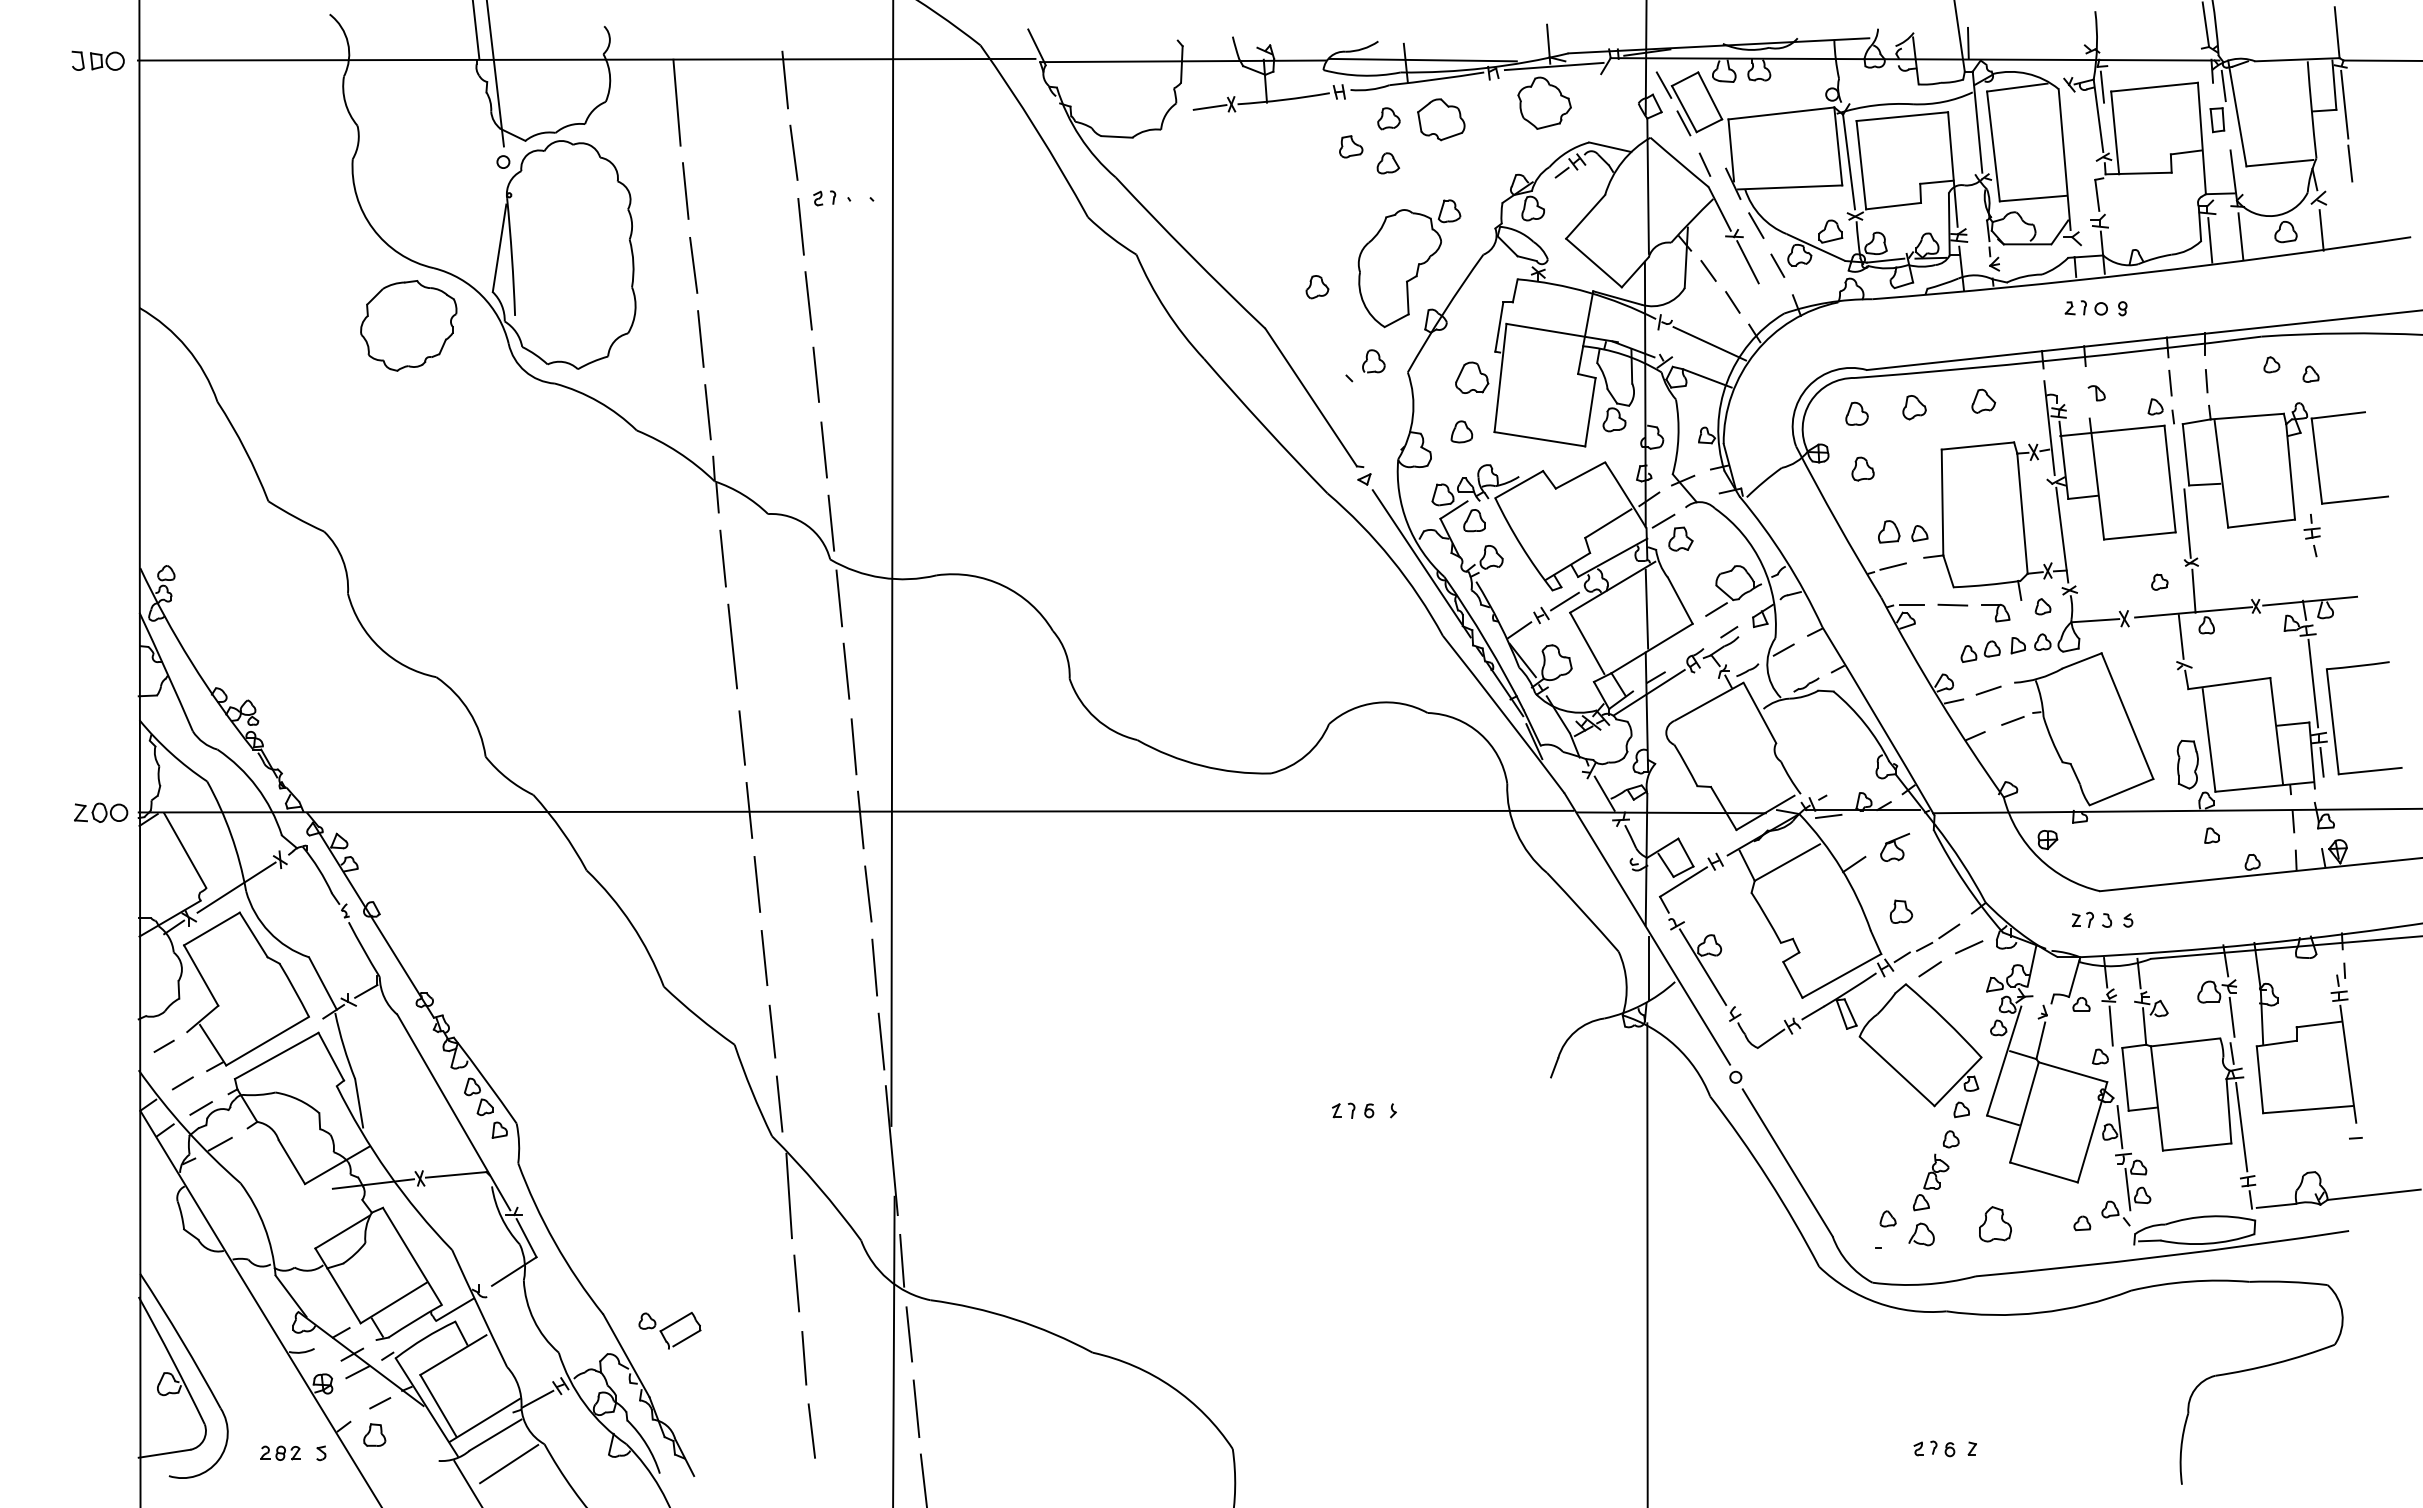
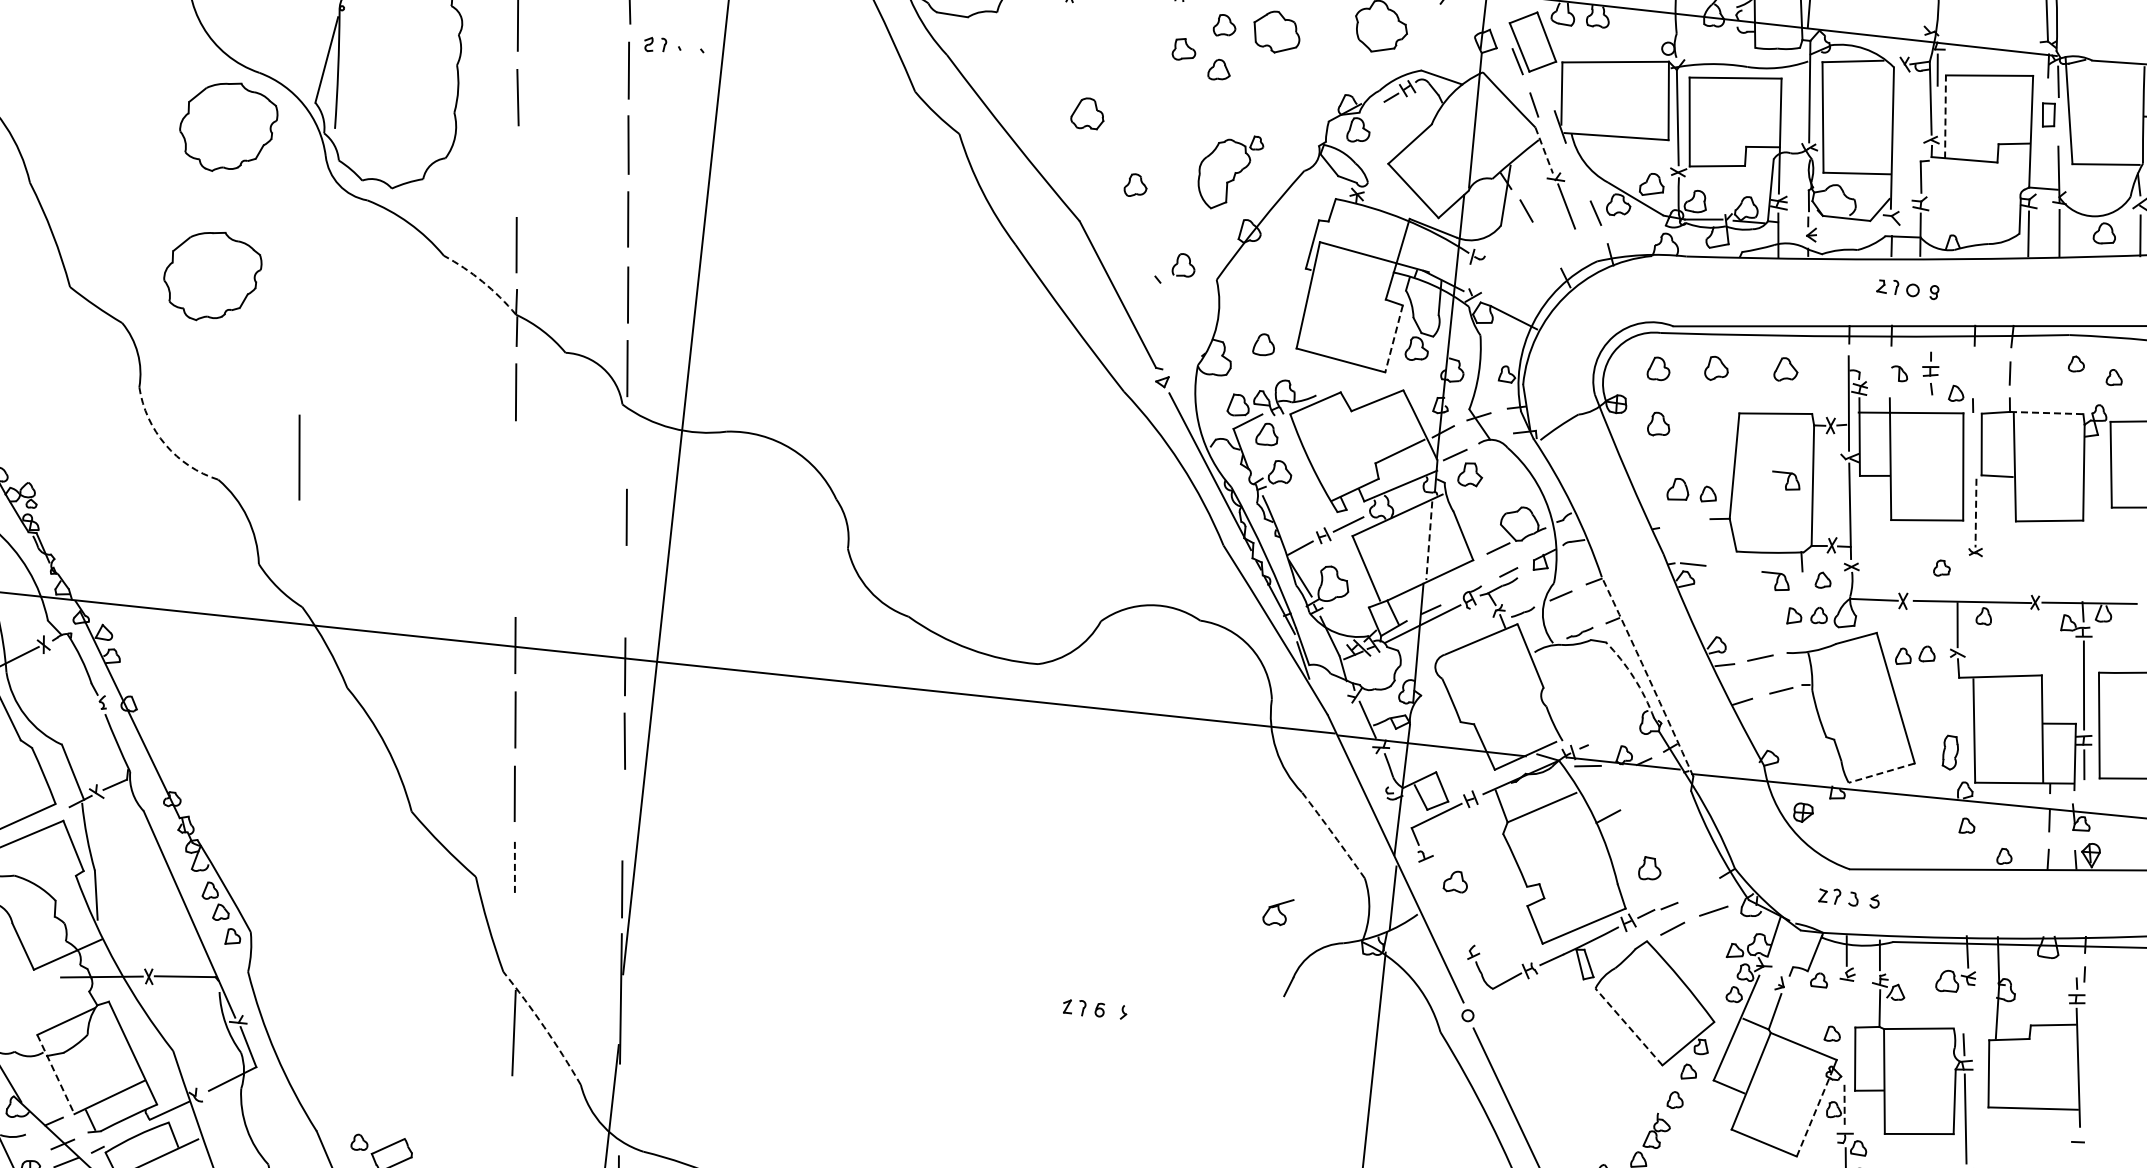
line: (1663, 84) -> (1501, 20), removed
line: (2115, 132) -> (1945, 116), solid -> dashed
line: (1719, 208) -> (1544, 150), solid -> dashed
line: (1756, 225) -> (1579, 170), removed
part: (1409, 263) -> (1229, 171), size x0.6
line: (1732, 302) -> (1546, 244), removed
line: (700, 338) -> (516, 171), removed
line: (1709, 343) -> (1519, 283), removed
part: (1472, 377) -> (1088, 113), moved
line: (2170, 382) -> (1973, 370), removed
line: (1590, 412) -> (1394, 339), solid -> dashed
line: (2247, 416) -> (2046, 412), solid -> dashed
arc: (678, 452) -> (483, 282), solid -> dashed
part: (408, 475) -> (212, 276), added
part: (1995, 511) -> (1786, 480), added
line: (2187, 524) -> (1975, 513), solid -> dashed
part: (2311, 535) -> (1929, 373), moved
line: (1892, 566) -> (1678, 524), removed
line: (2193, 590) -> (1974, 580), removed
line: (839, 598) -> (627, 444), removed
line: (1952, 604) -> (1733, 568), removed
line: (1646, 609) -> (1428, 541), solid -> dashed
line: (732, 646) -> (299, 457), moved
arc: (380, 648) -> (165, 445), solid -> dashed
part: (1980, 651) -> (1915, 655), moved
arc: (1878, 721) -> (1647, 677), solid -> dashed
arc: (1864, 723) -> (1633, 677), solid -> dashed
line: (742, 737) -> (516, 572), removed
line: (853, 746) -> (625, 592), removed
part: (2187, 764) -> (1950, 752), size x0.7
line: (2121, 792) -> (1881, 773), solid -> dashed
part: (1895, 846) -> (1278, 911), moved
arc: (1583, 911) -> (1334, 834), solid -> dashed
line: (1949, 931) -> (1695, 893), removed
line: (874, 967) -> (623, 814), removed
line: (1702, 967) -> (1446, 902), removed
line: (2231, 1016) -> (1967, 1007), removed
line: (2110, 1025) -> (1846, 1003), removed
line: (772, 1032) -> (514, 868), solid -> dashed
line: (1897, 1071) -> (1629, 1027), solid -> dashed
line: (779, 1103) -> (514, 940), removed
line: (2120, 1127) -> (1845, 1106), solid -> dashed
line: (2091, 1136) -> (1815, 1112), solid -> dashed
arc: (818, 1186) -> (544, 1026), solid -> dashed
line: (902, 1260) -> (619, 1109), removed
line: (796, 1283) -> (512, 1120), removed
line: (338, 1285) -> (56, 1074), solid -> dashed

